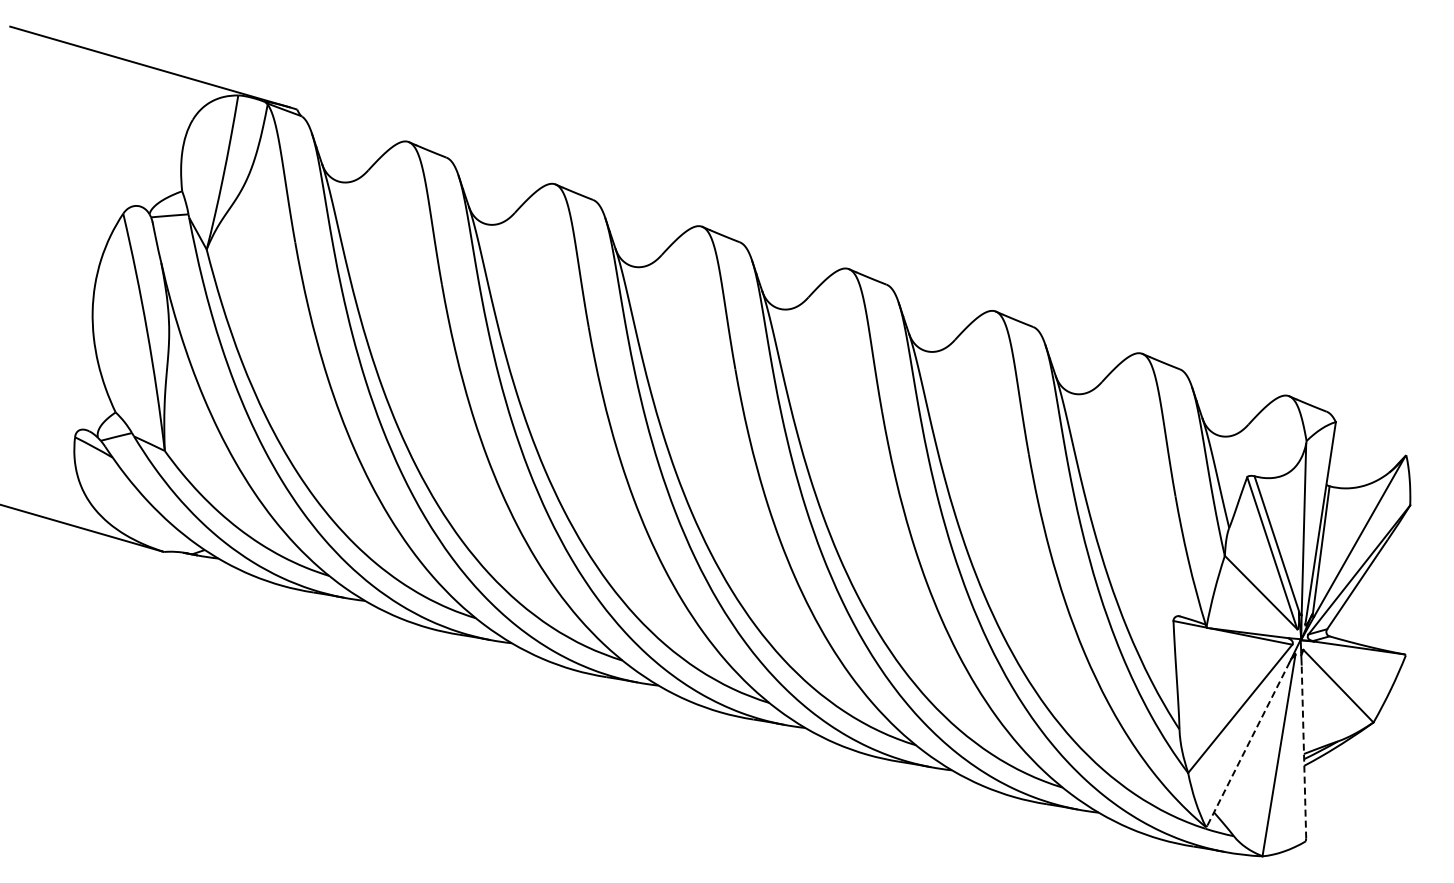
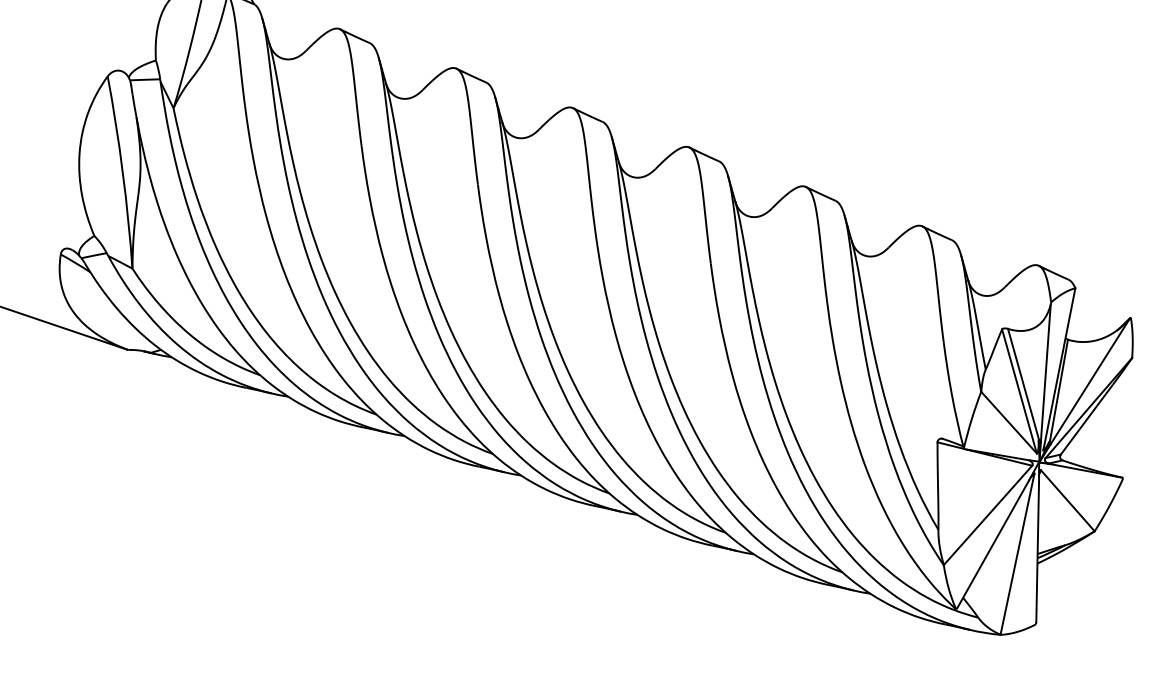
line: (1248, 744) -> (993, 544), dashed -> solid
line: (1303, 751) -> (1037, 552), dashed -> solid

